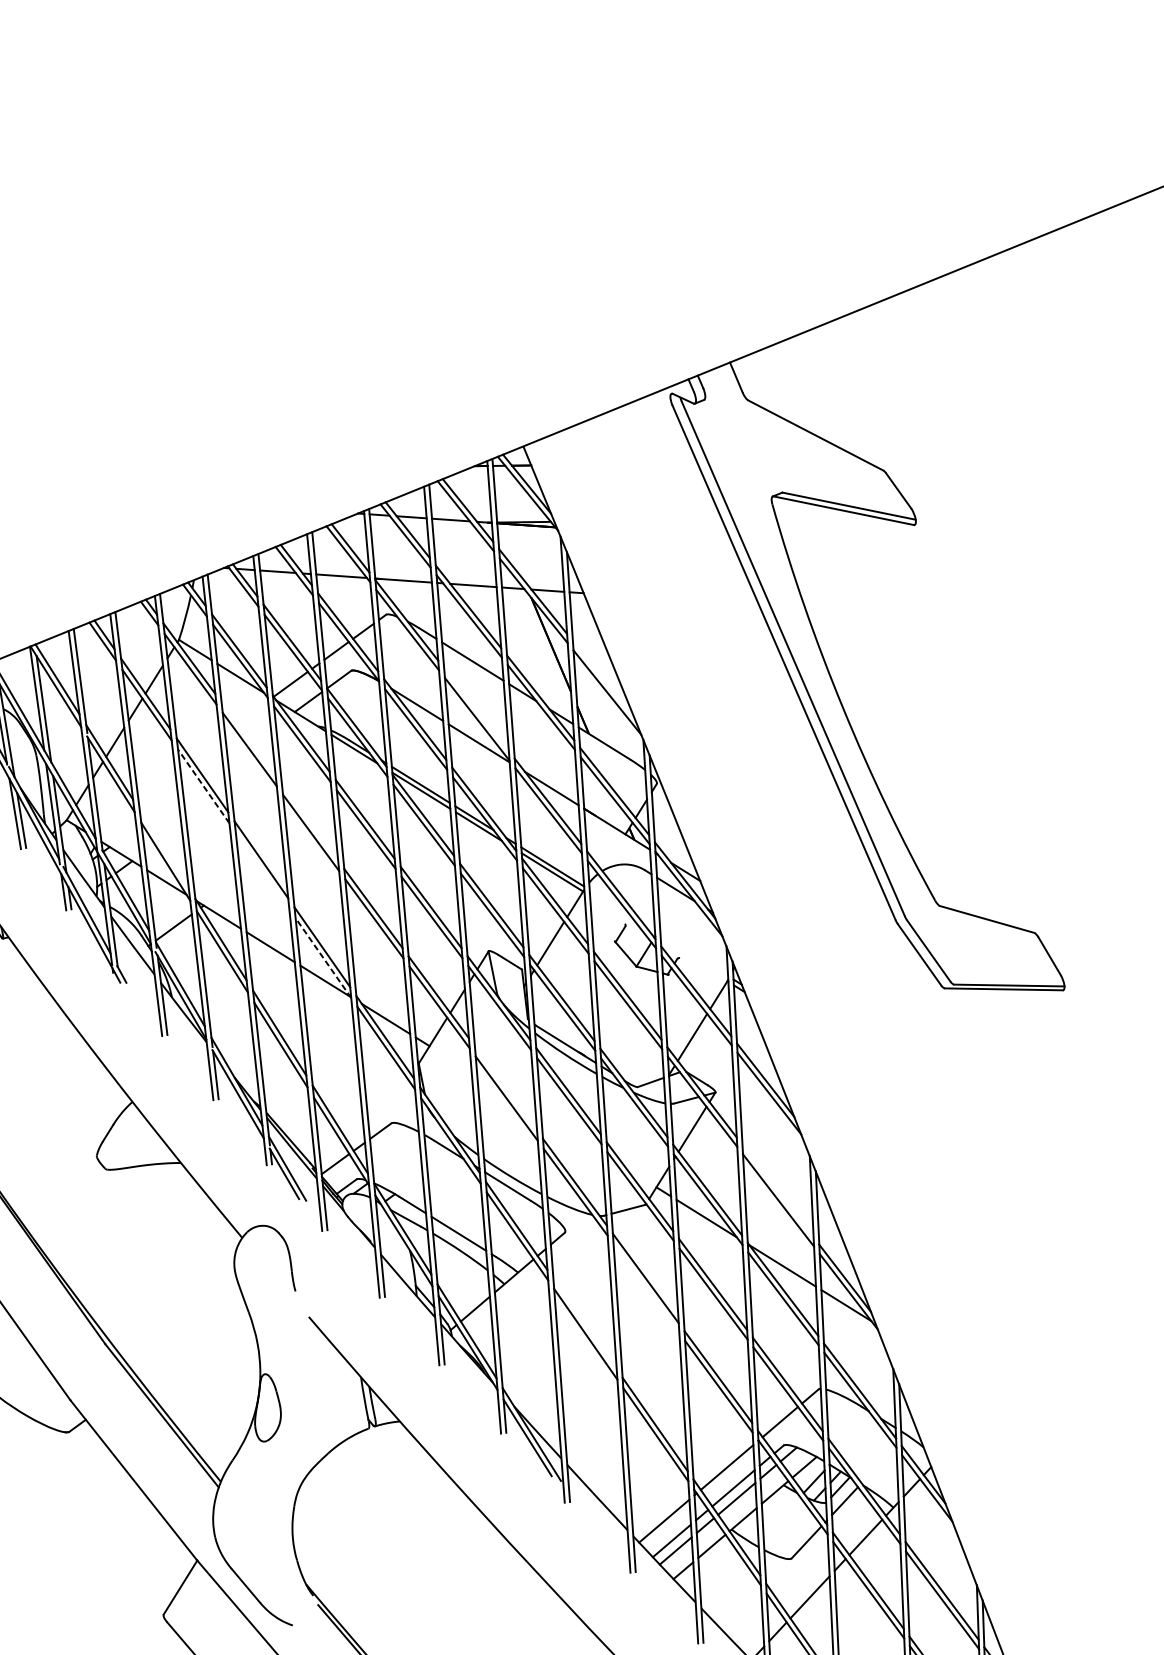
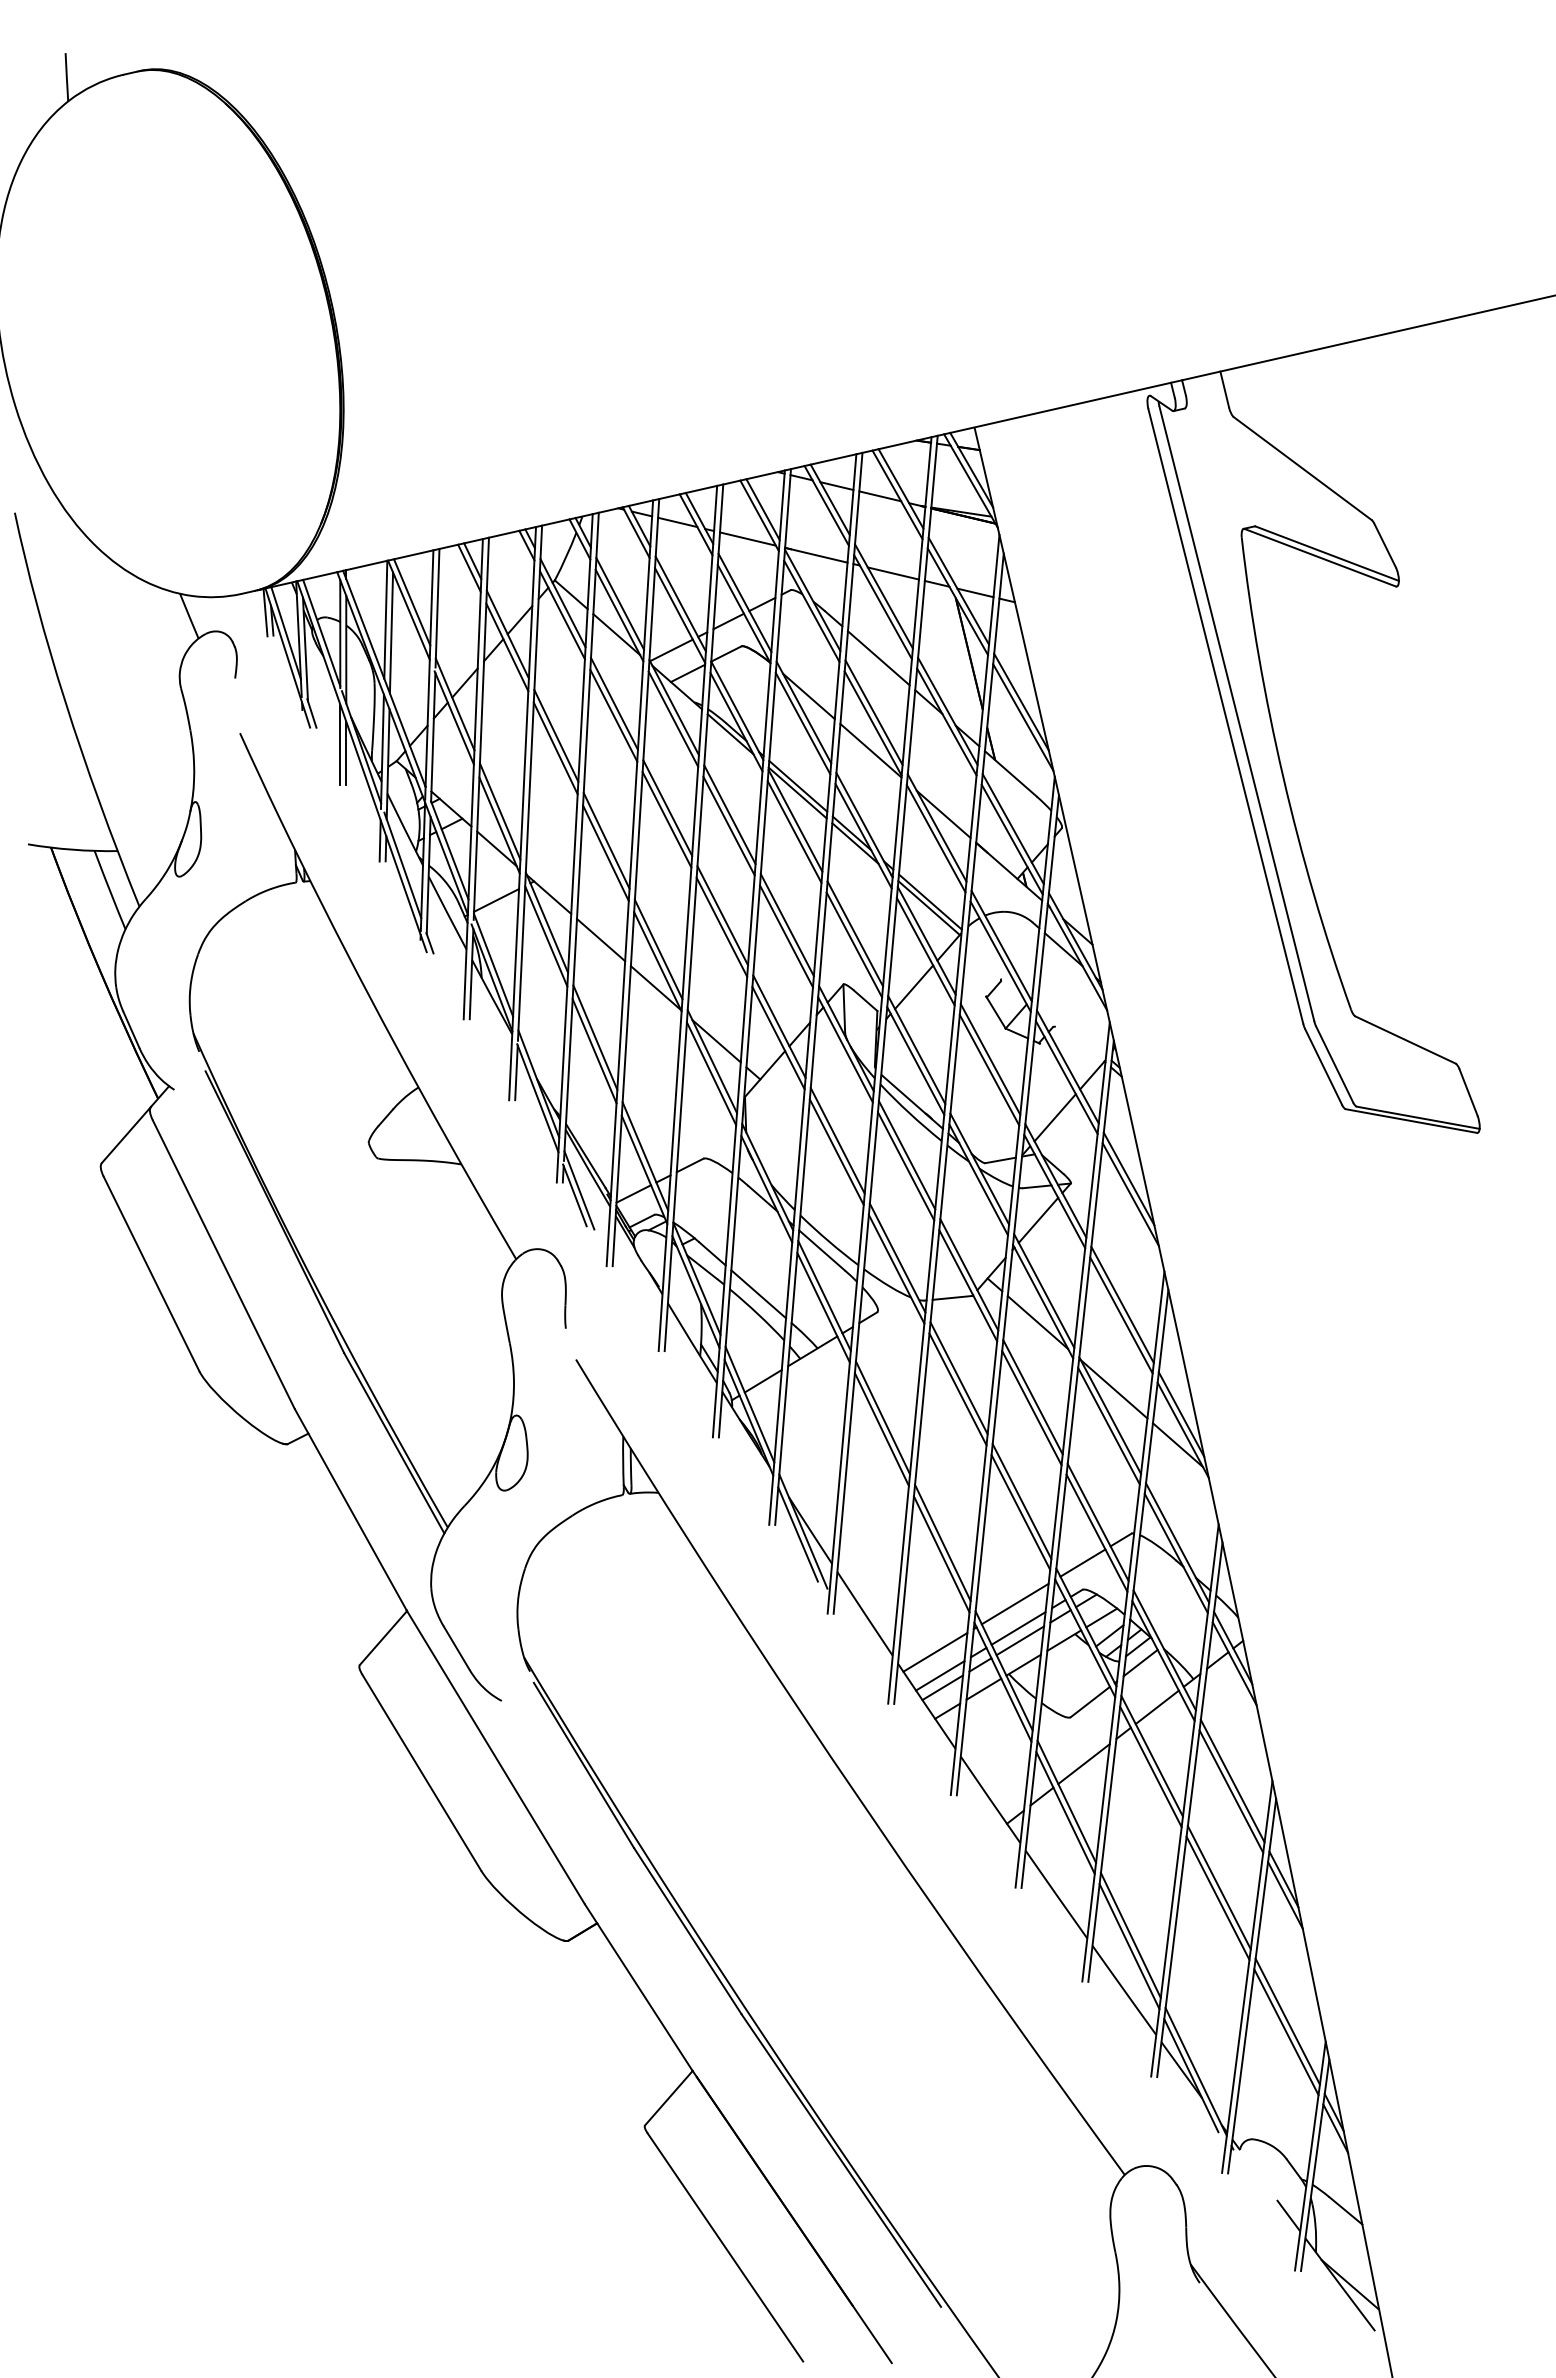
line: (603, 678) -> (1021, 701), added
line: (475, 709) -> (873, 712), added
line: (248, 738) -> (614, 703), added
line: (203, 786) -> (555, 748), dashed -> solid
line: (309, 822) -> (667, 807), added
line: (163, 849) -> (499, 811), added
line: (262, 871) -> (605, 853), added
line: (323, 957) -> (657, 961), dashed -> solid
line: (505, 1088) -> (837, 1140), added
line: (777, 1190) -> (1122, 1304), added
line: (646, 1288) -> (957, 1389), added
line: (584, 1323) -> (882, 1417), added

